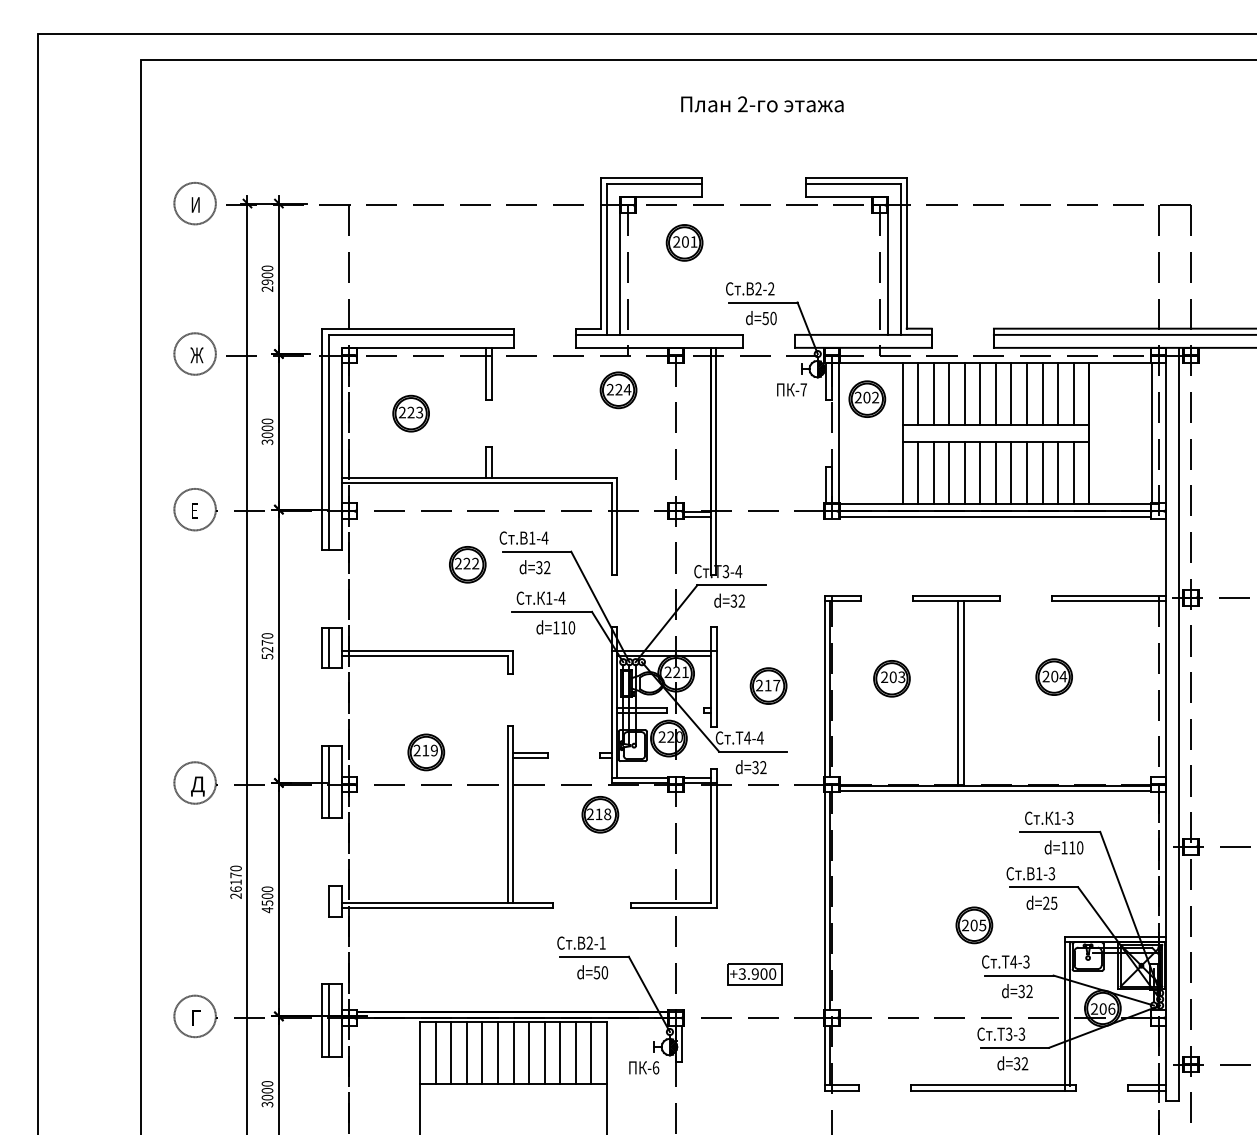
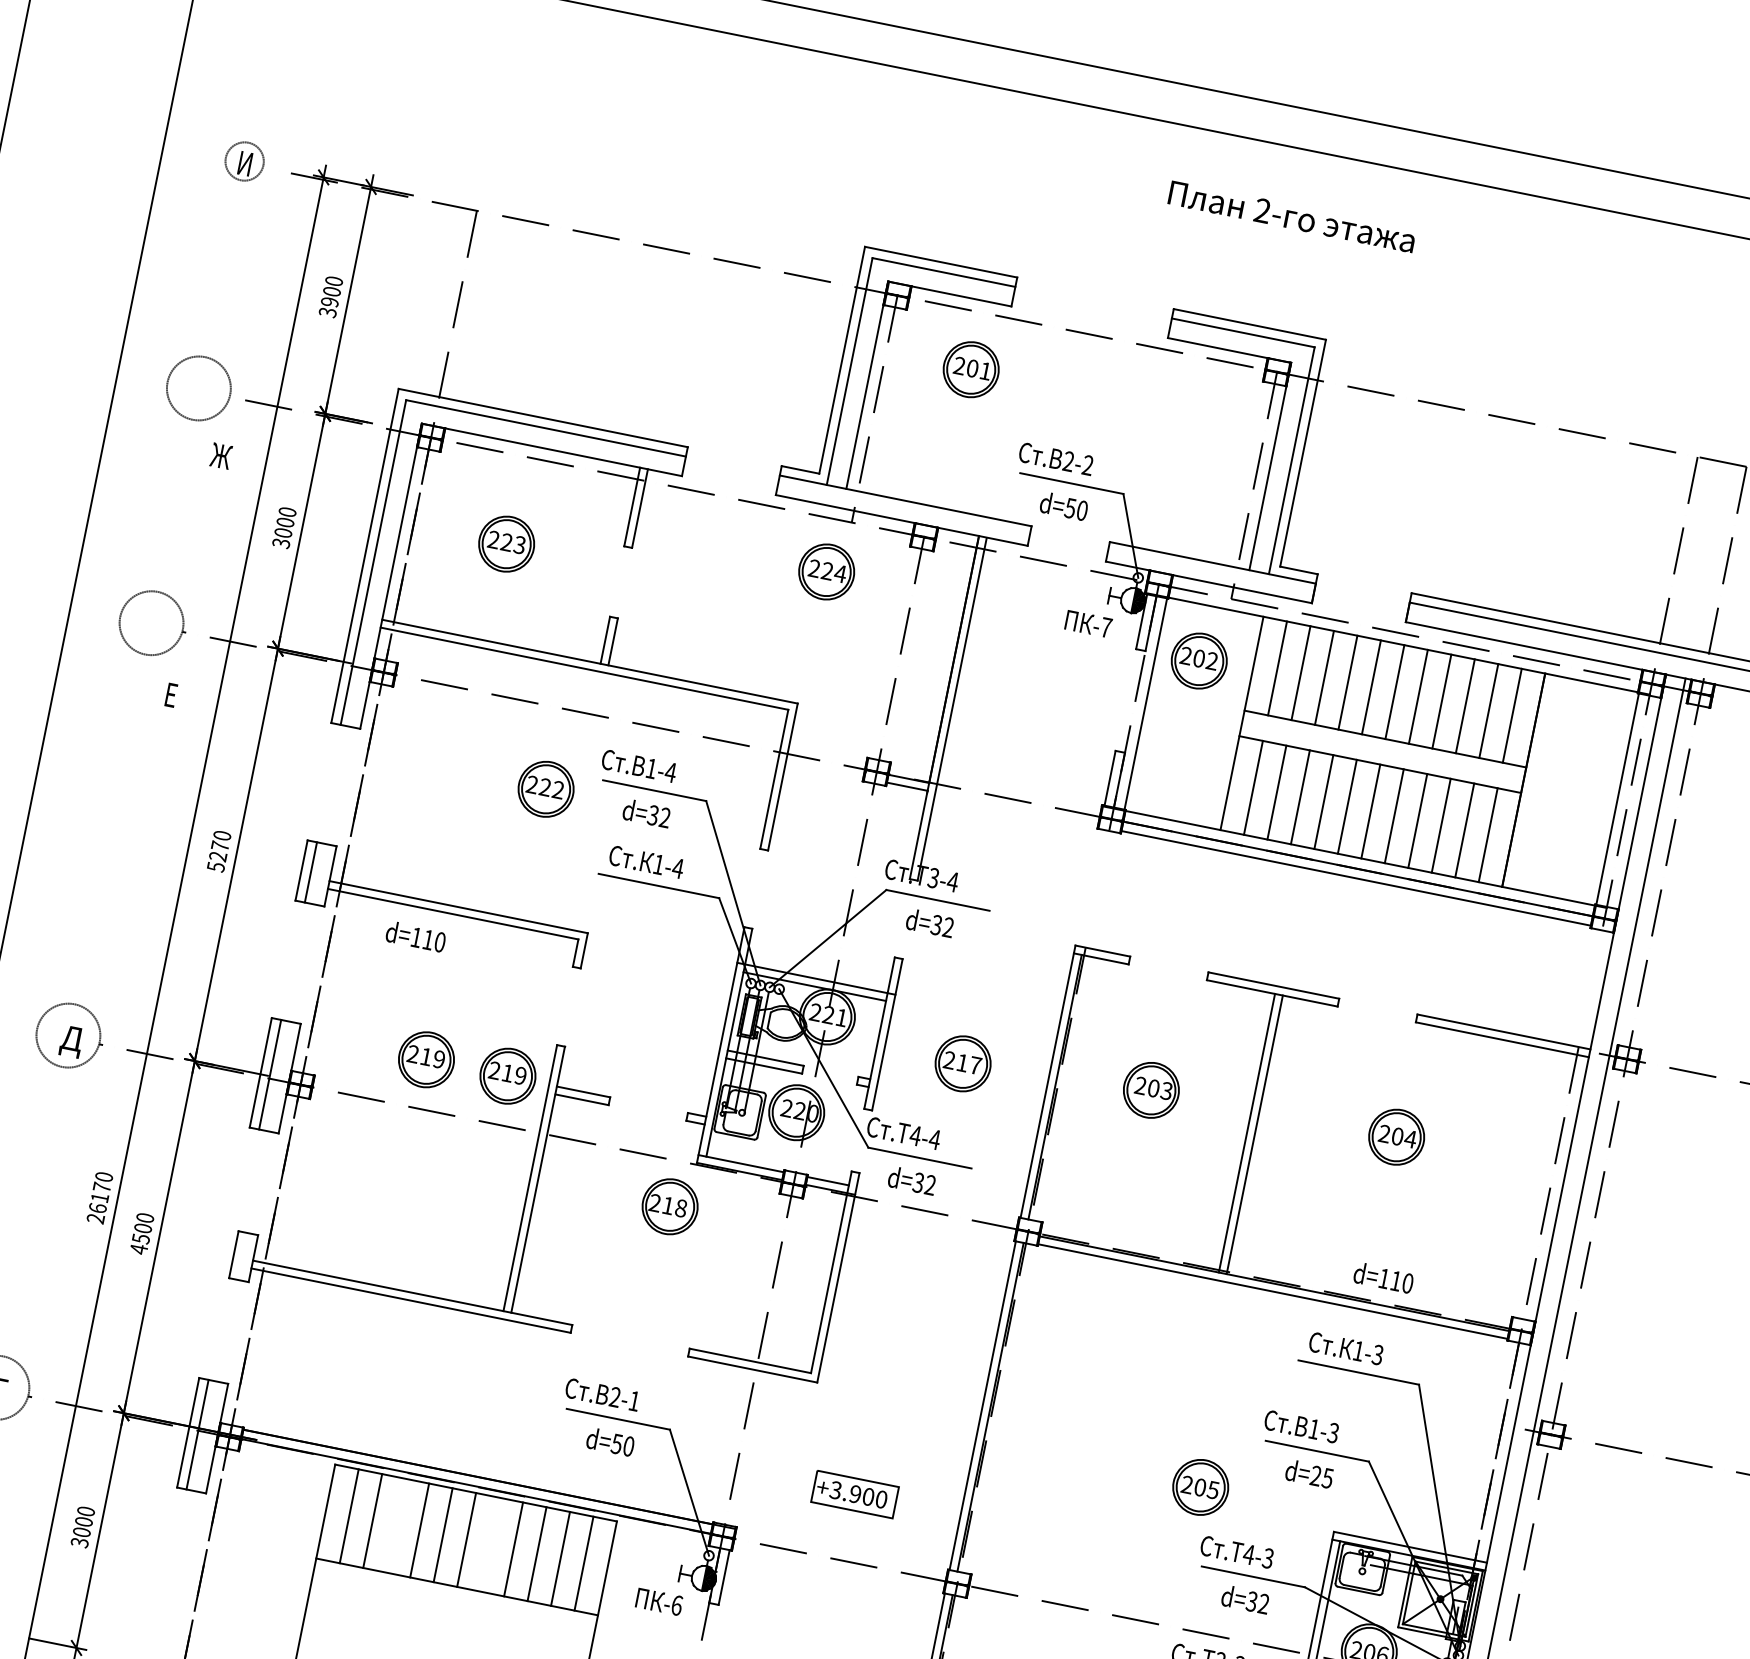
text: (762, 104) -> (1292, 217), moved
circle: (194, 203) -> (243, 161), size x0.6
text: (267, 288) -> (328, 311), 2900 -> 3900
text: (196, 355) -> (220, 456), moved
text: (194, 510) -> (170, 694), moved
text: (555, 627) -> (415, 936), moved
part: (480, 752) -> (508, 1076), added
text: (1063, 847) -> (1382, 1277), moved
line: (466, 1052) -> (395, 1524), removed
line: (529, 1052) -> (490, 1543), removed

